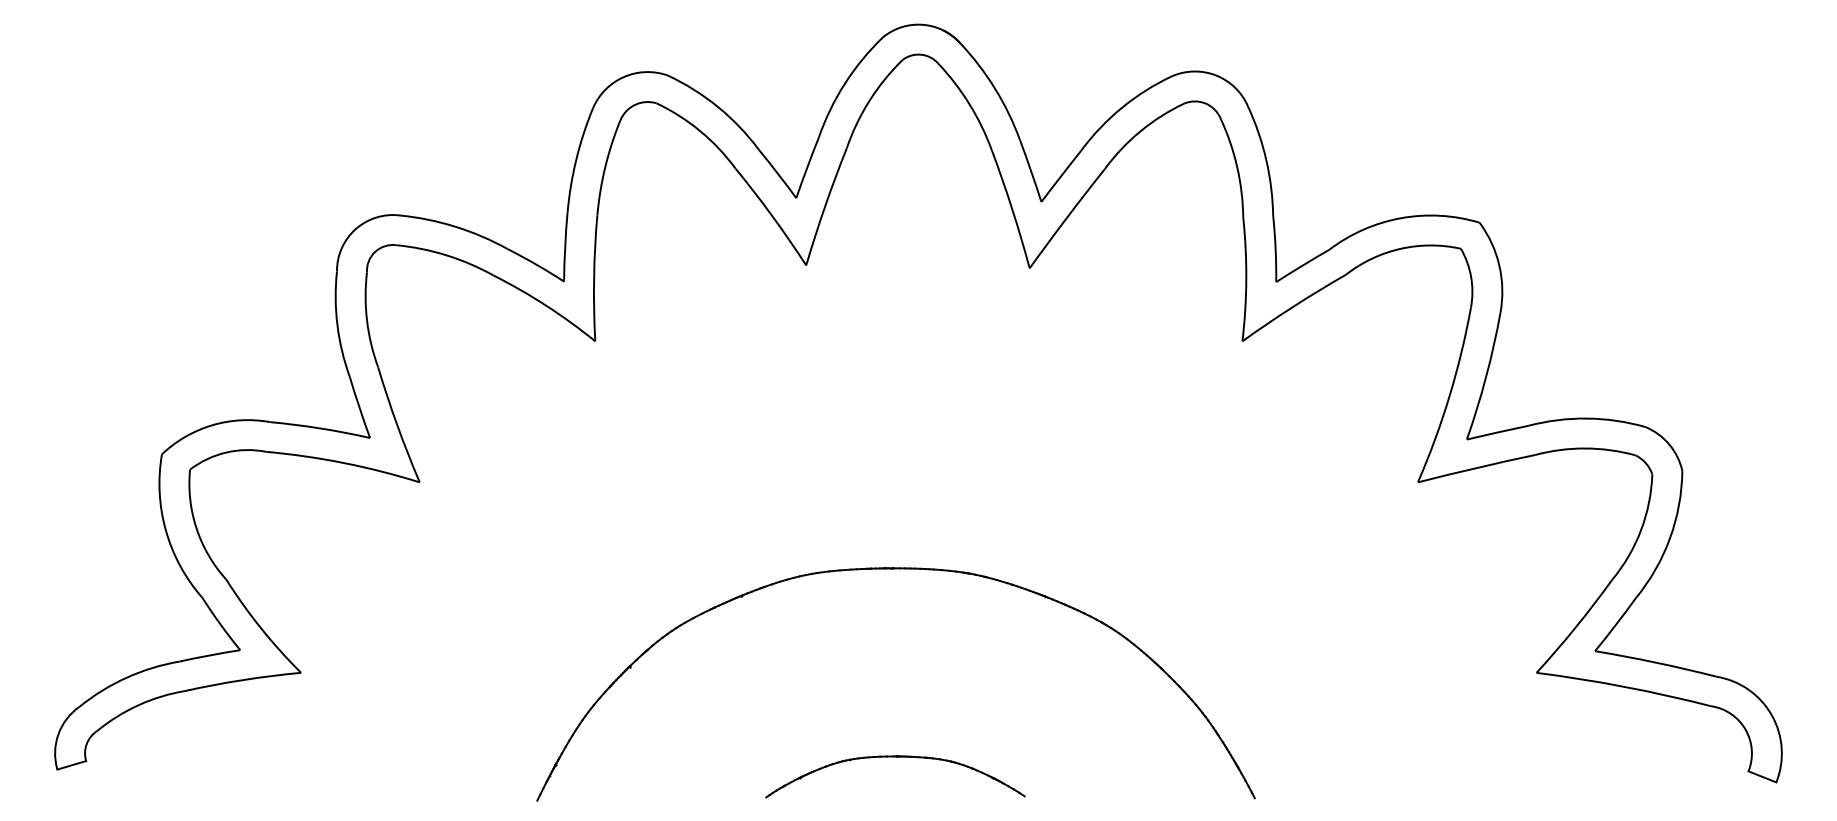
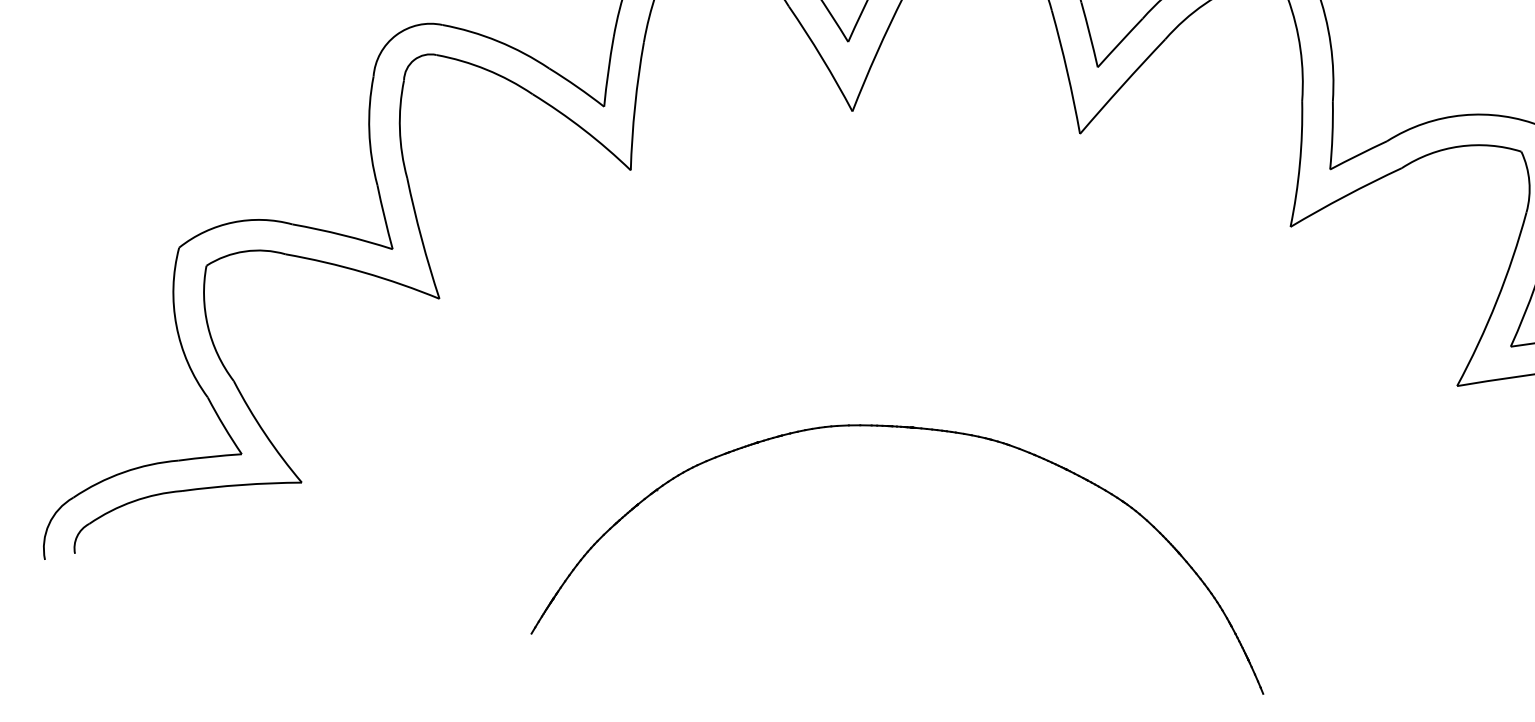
part: (895, 757) -> (900, 620), removed
line: (71, 765) -> (59, 557), removed

